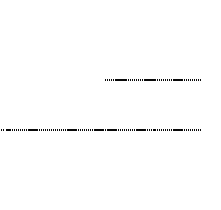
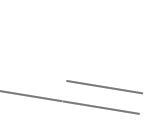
line: (152, 79) -> (104, 86), moved

